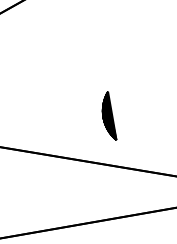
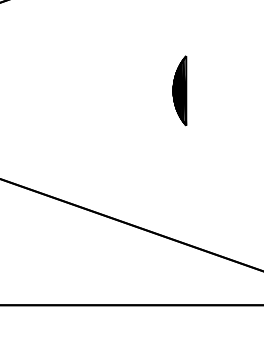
part: (107, 116) -> (179, 90), moved

